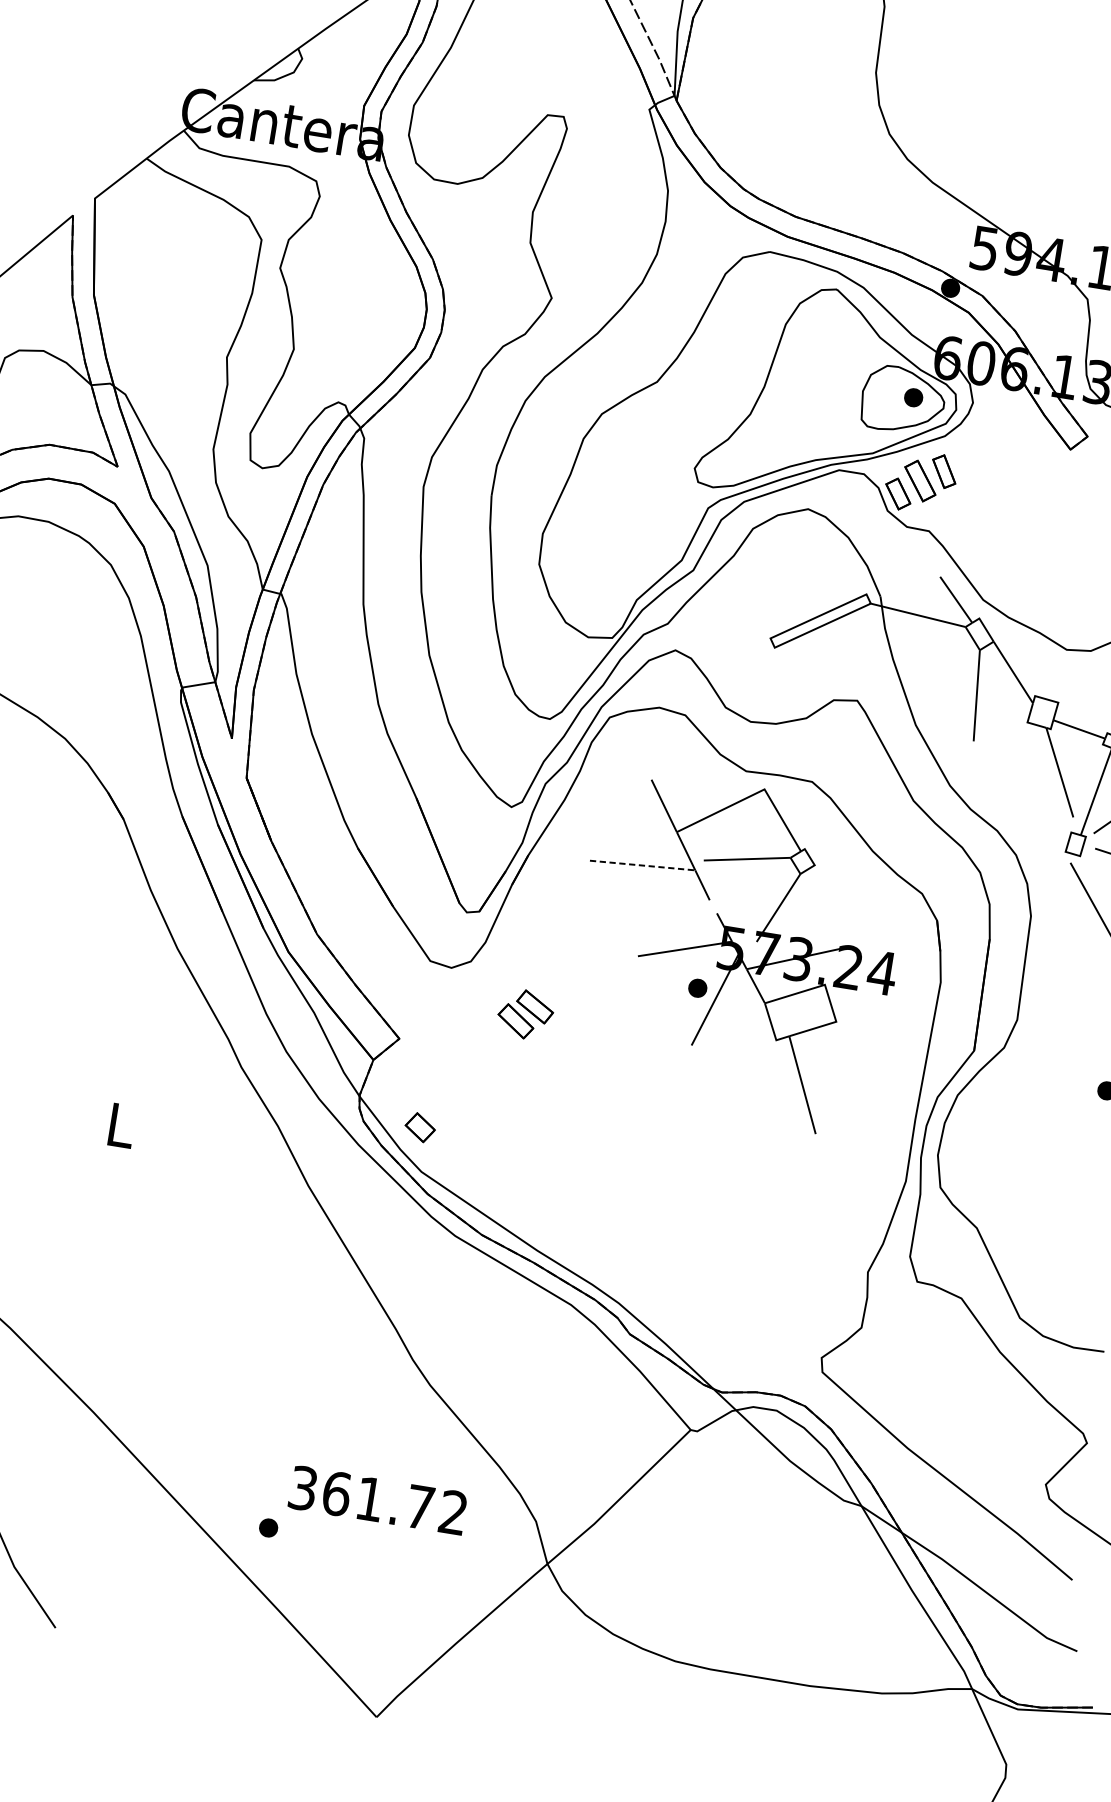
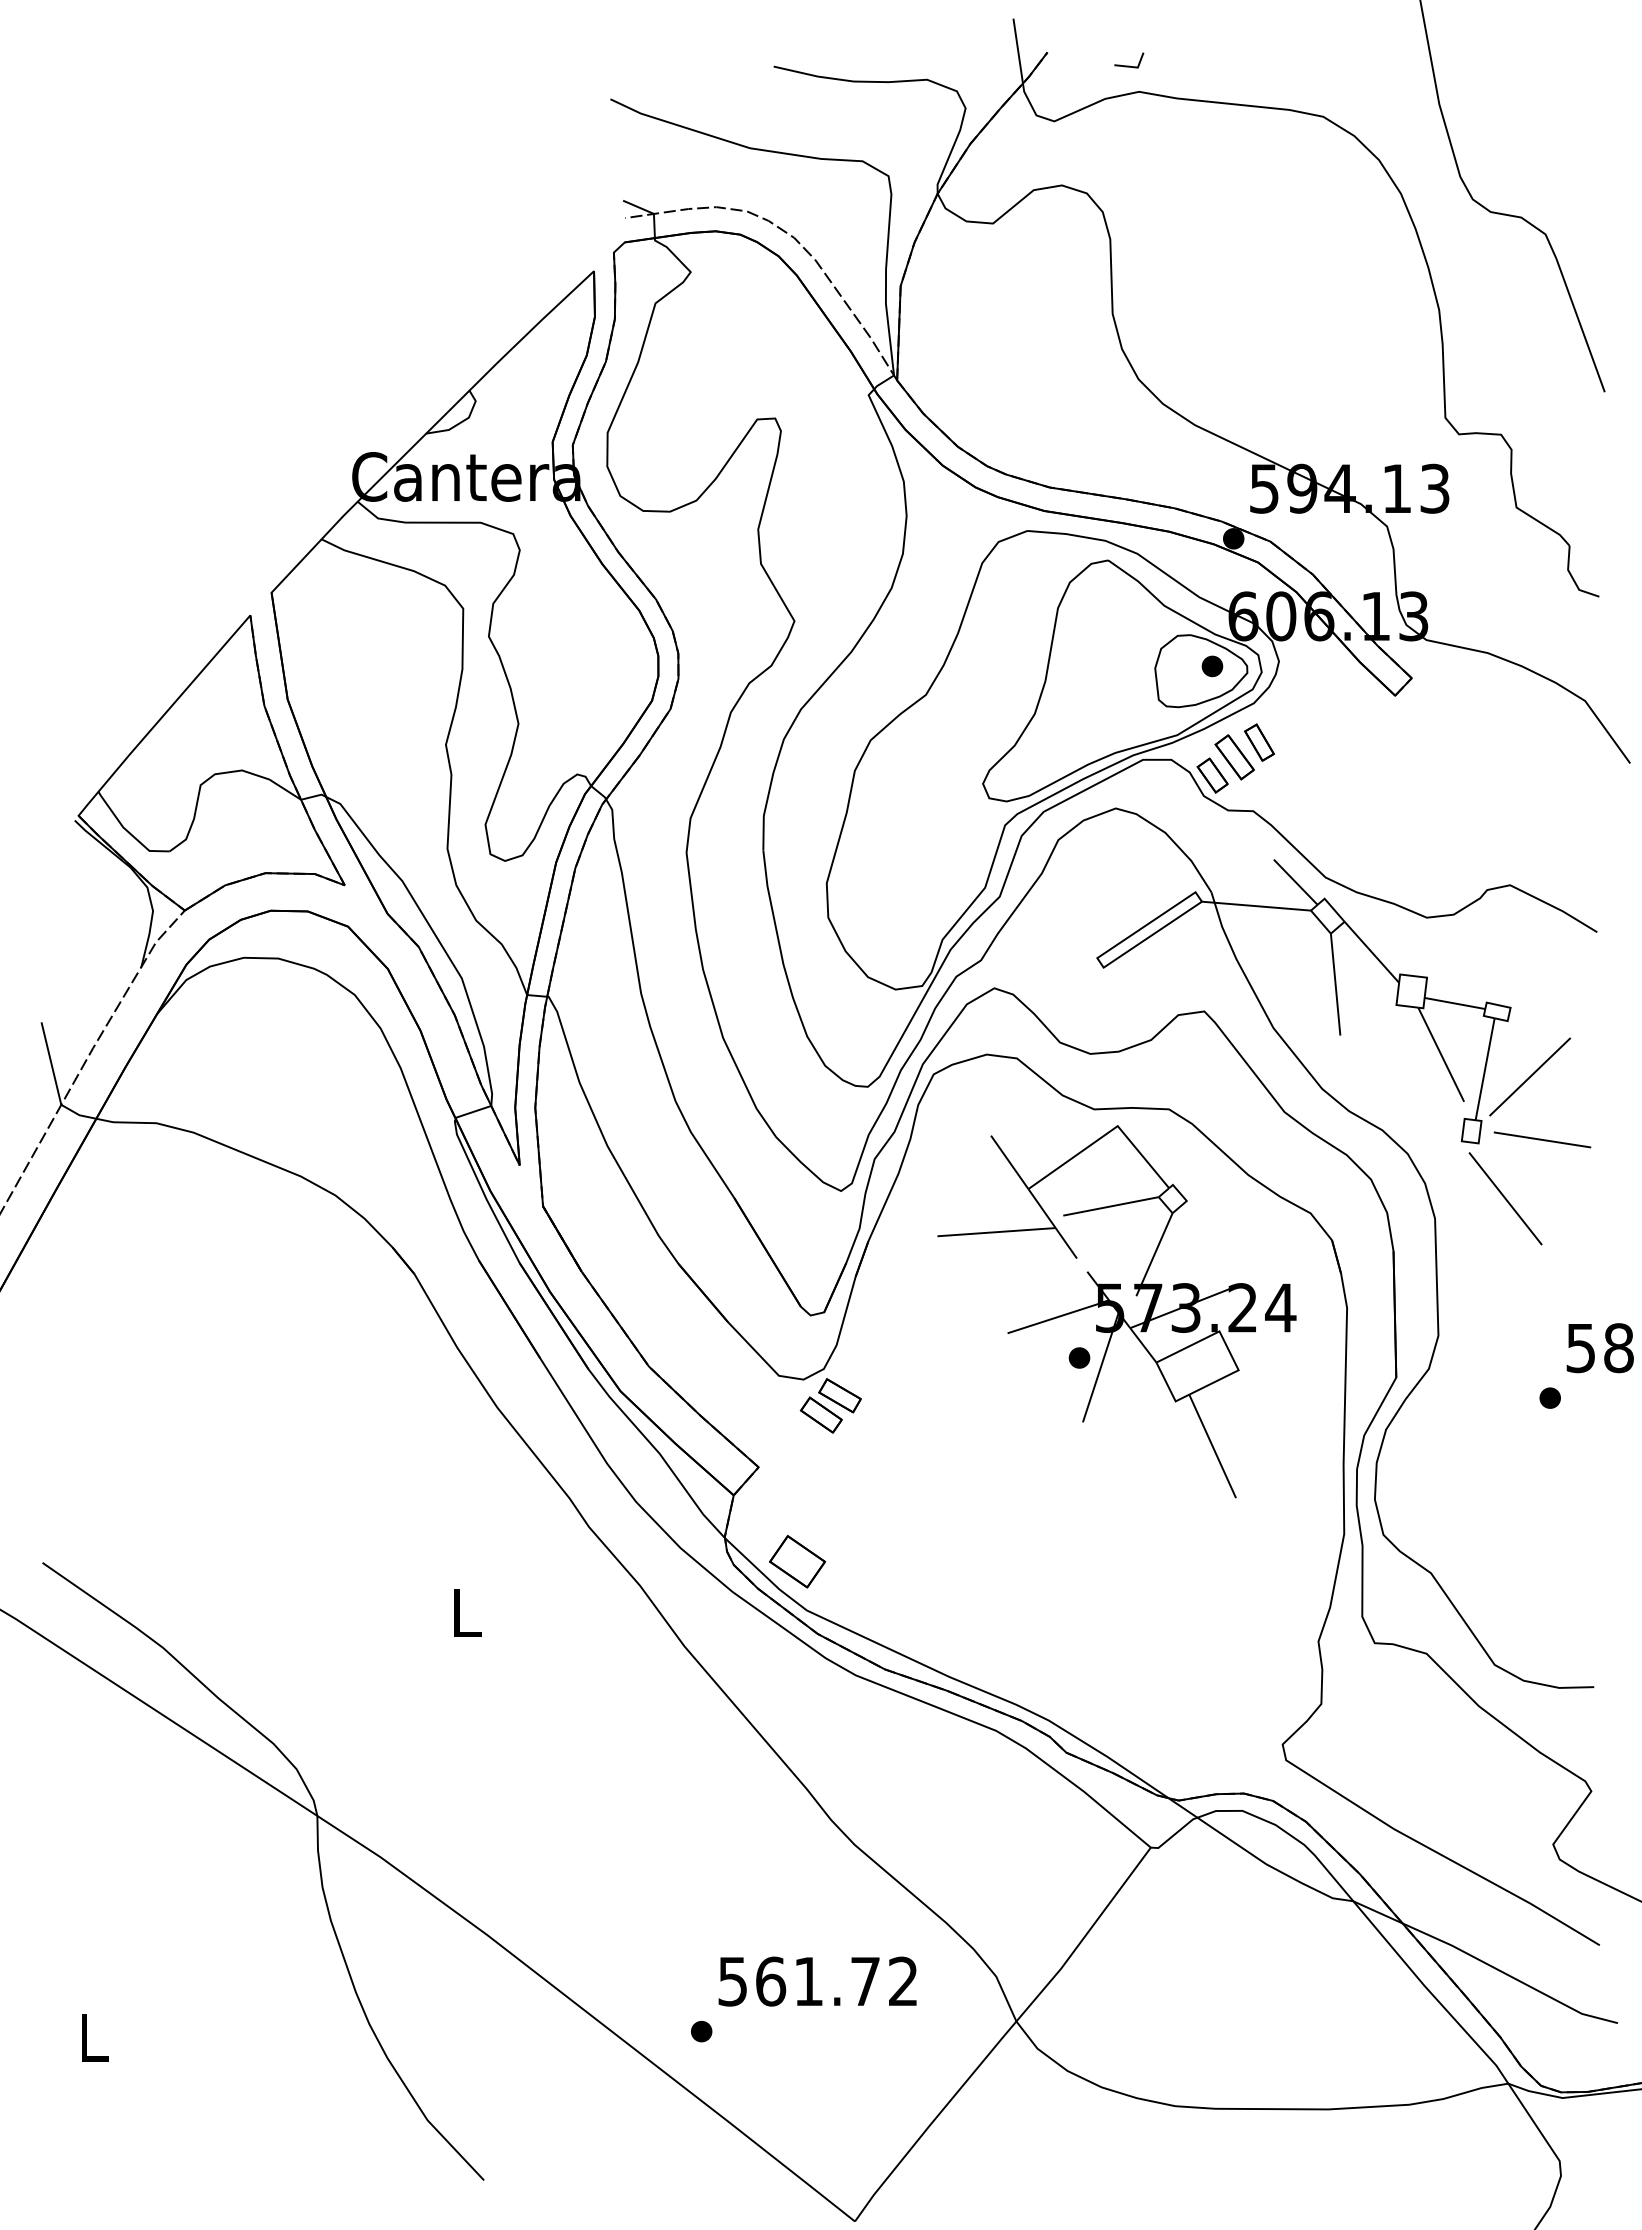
line: (643, 865) -> (997, 1232), dashed -> solid
part: (525, 1014) -> (830, 1405), moved
part: (420, 1127) -> (797, 1561), size x1.67
text: (303, 1488) -> (733, 1981), 361.72 -> 561.72

